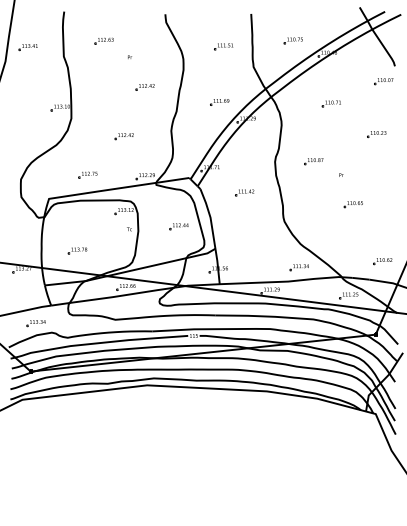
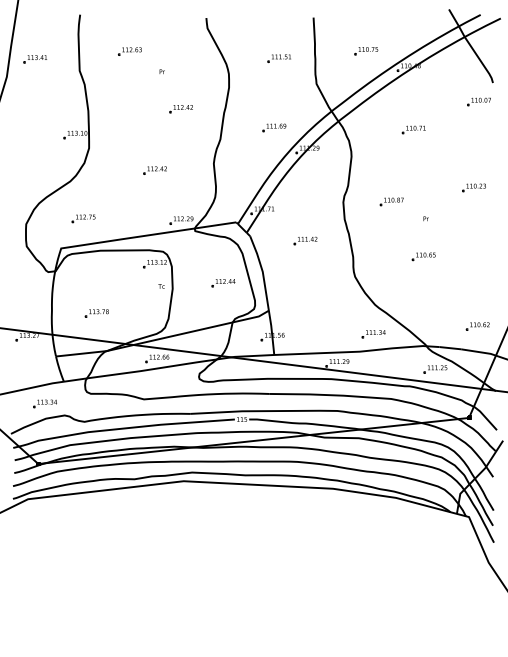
part: (376, 134) -> (473, 188), moved
part: (87, 174) -> (82, 218), moved
part: (352, 204) -> (422, 256), moved

